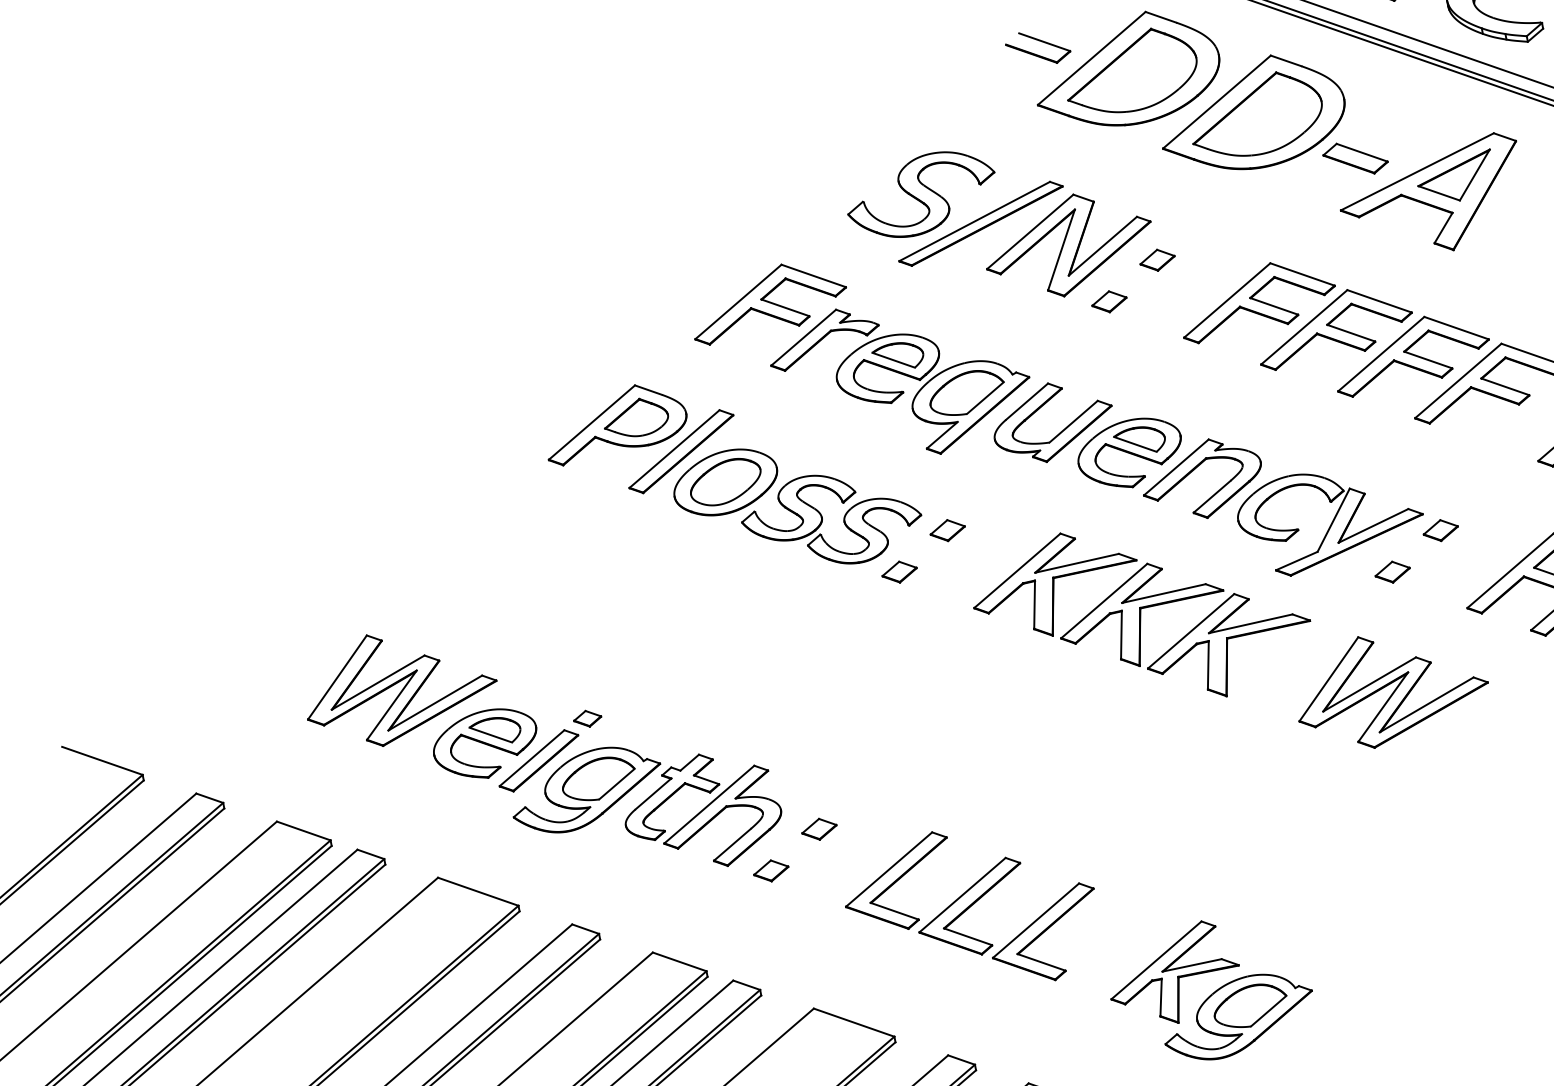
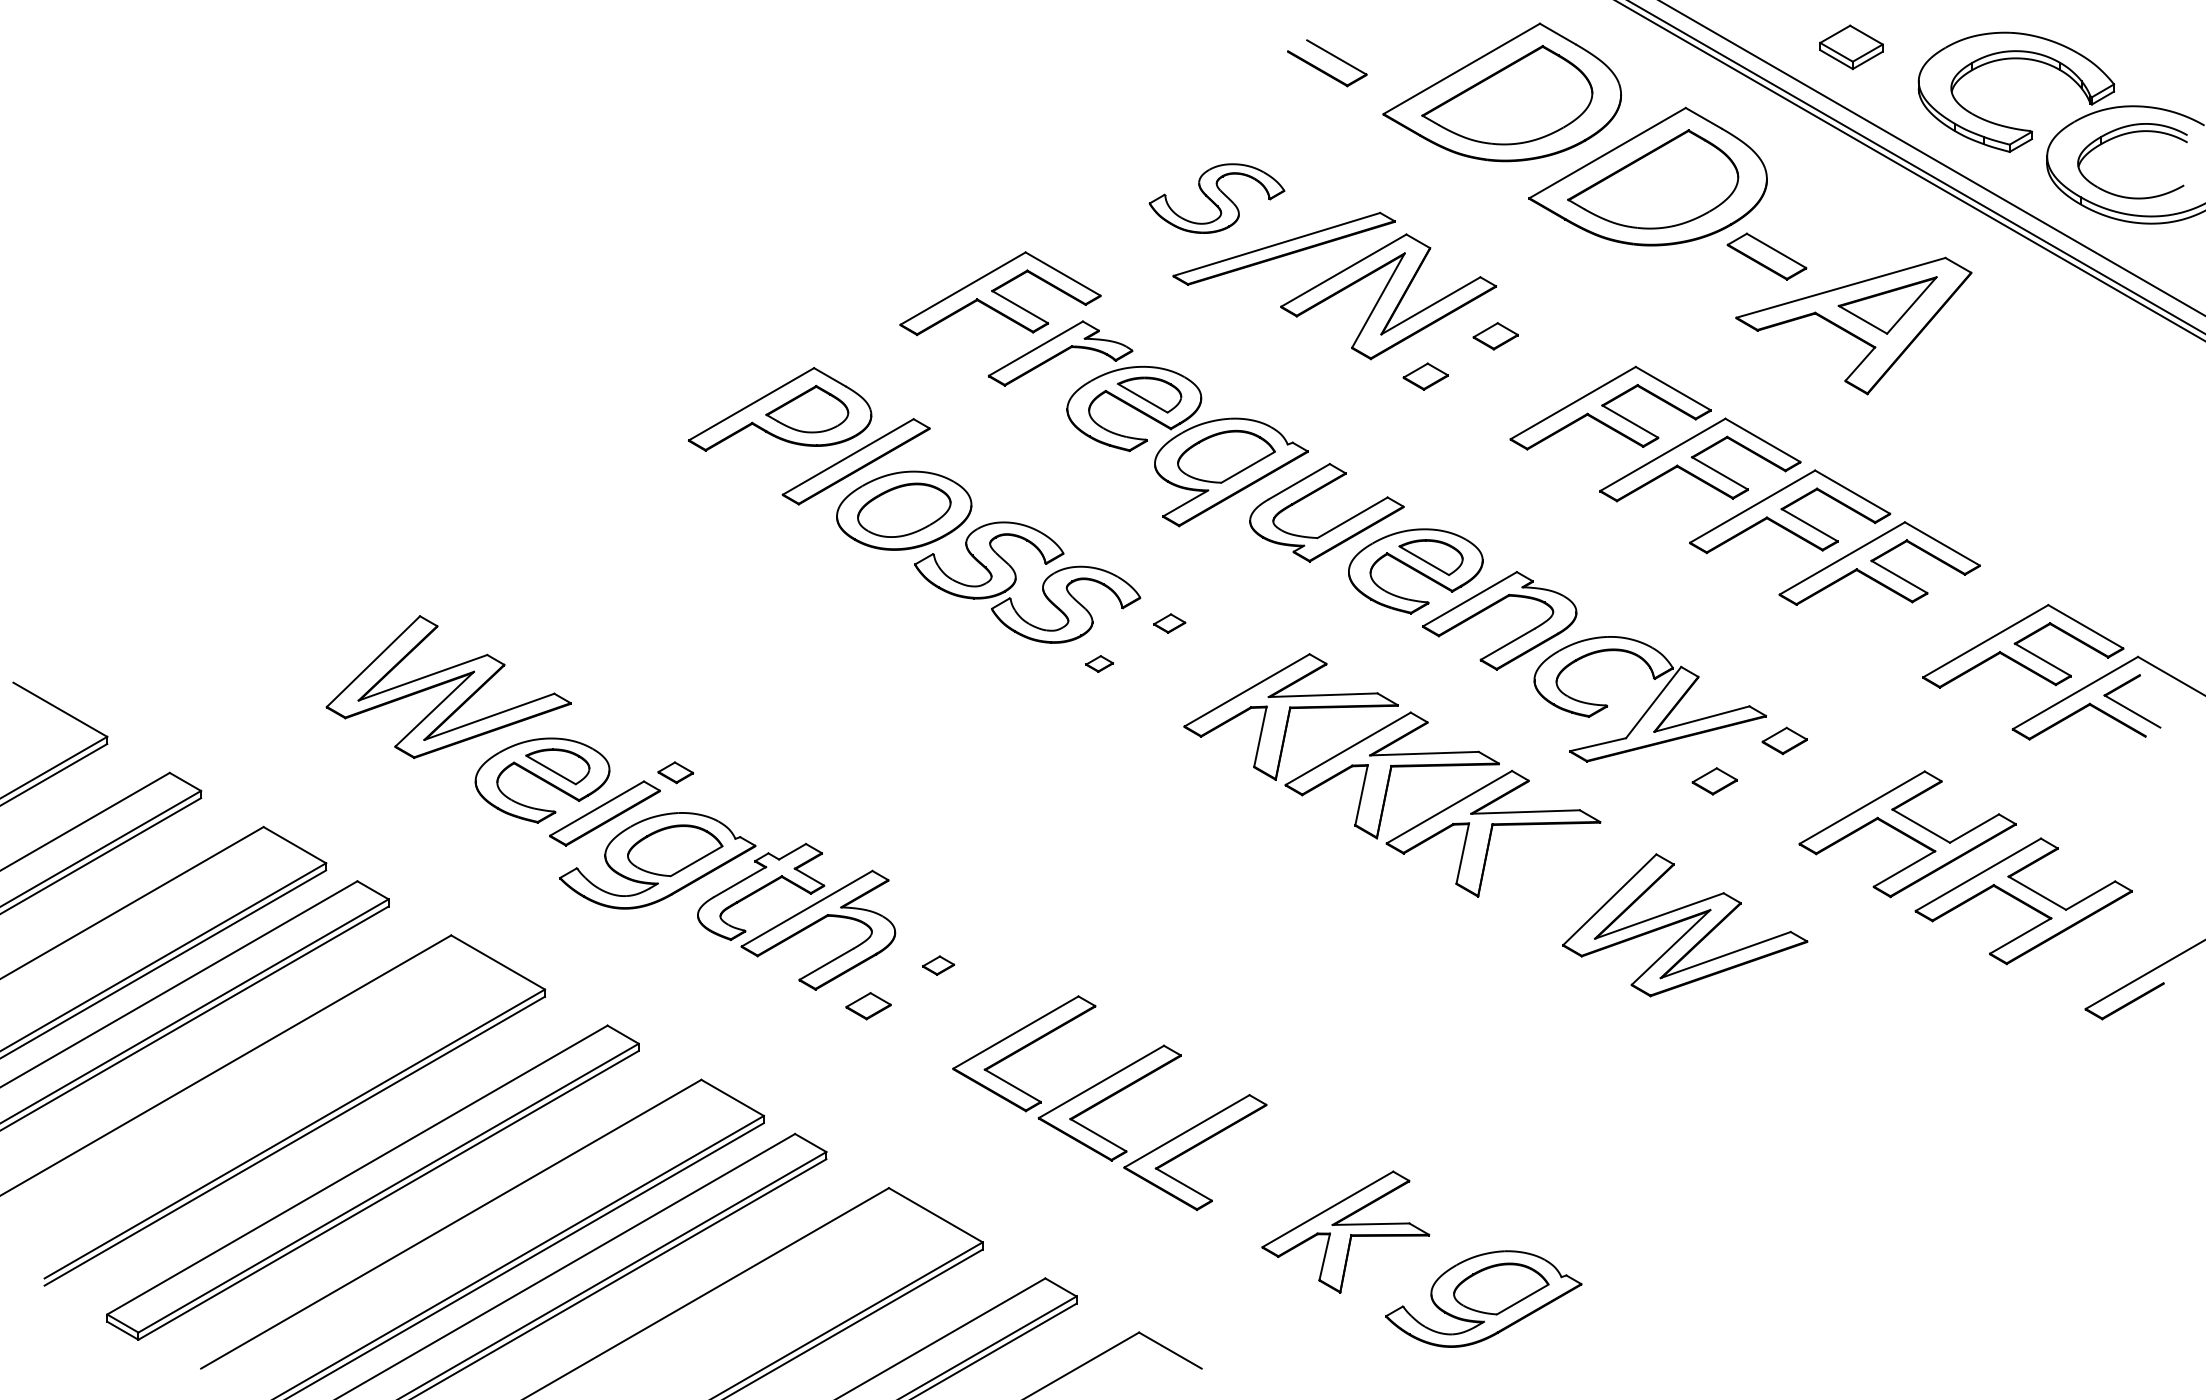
part: (1036, 54) -> (1323, 70), moved
part: (921, 194) -> (1216, 198), size x0.7
part: (947, 530) -> (1169, 623), size x0.7
part: (899, 571) -> (1099, 663), size x0.6
part: (819, 829) -> (938, 965), size x0.7
part: (1238, 1016) -> (1483, 1298), moved

